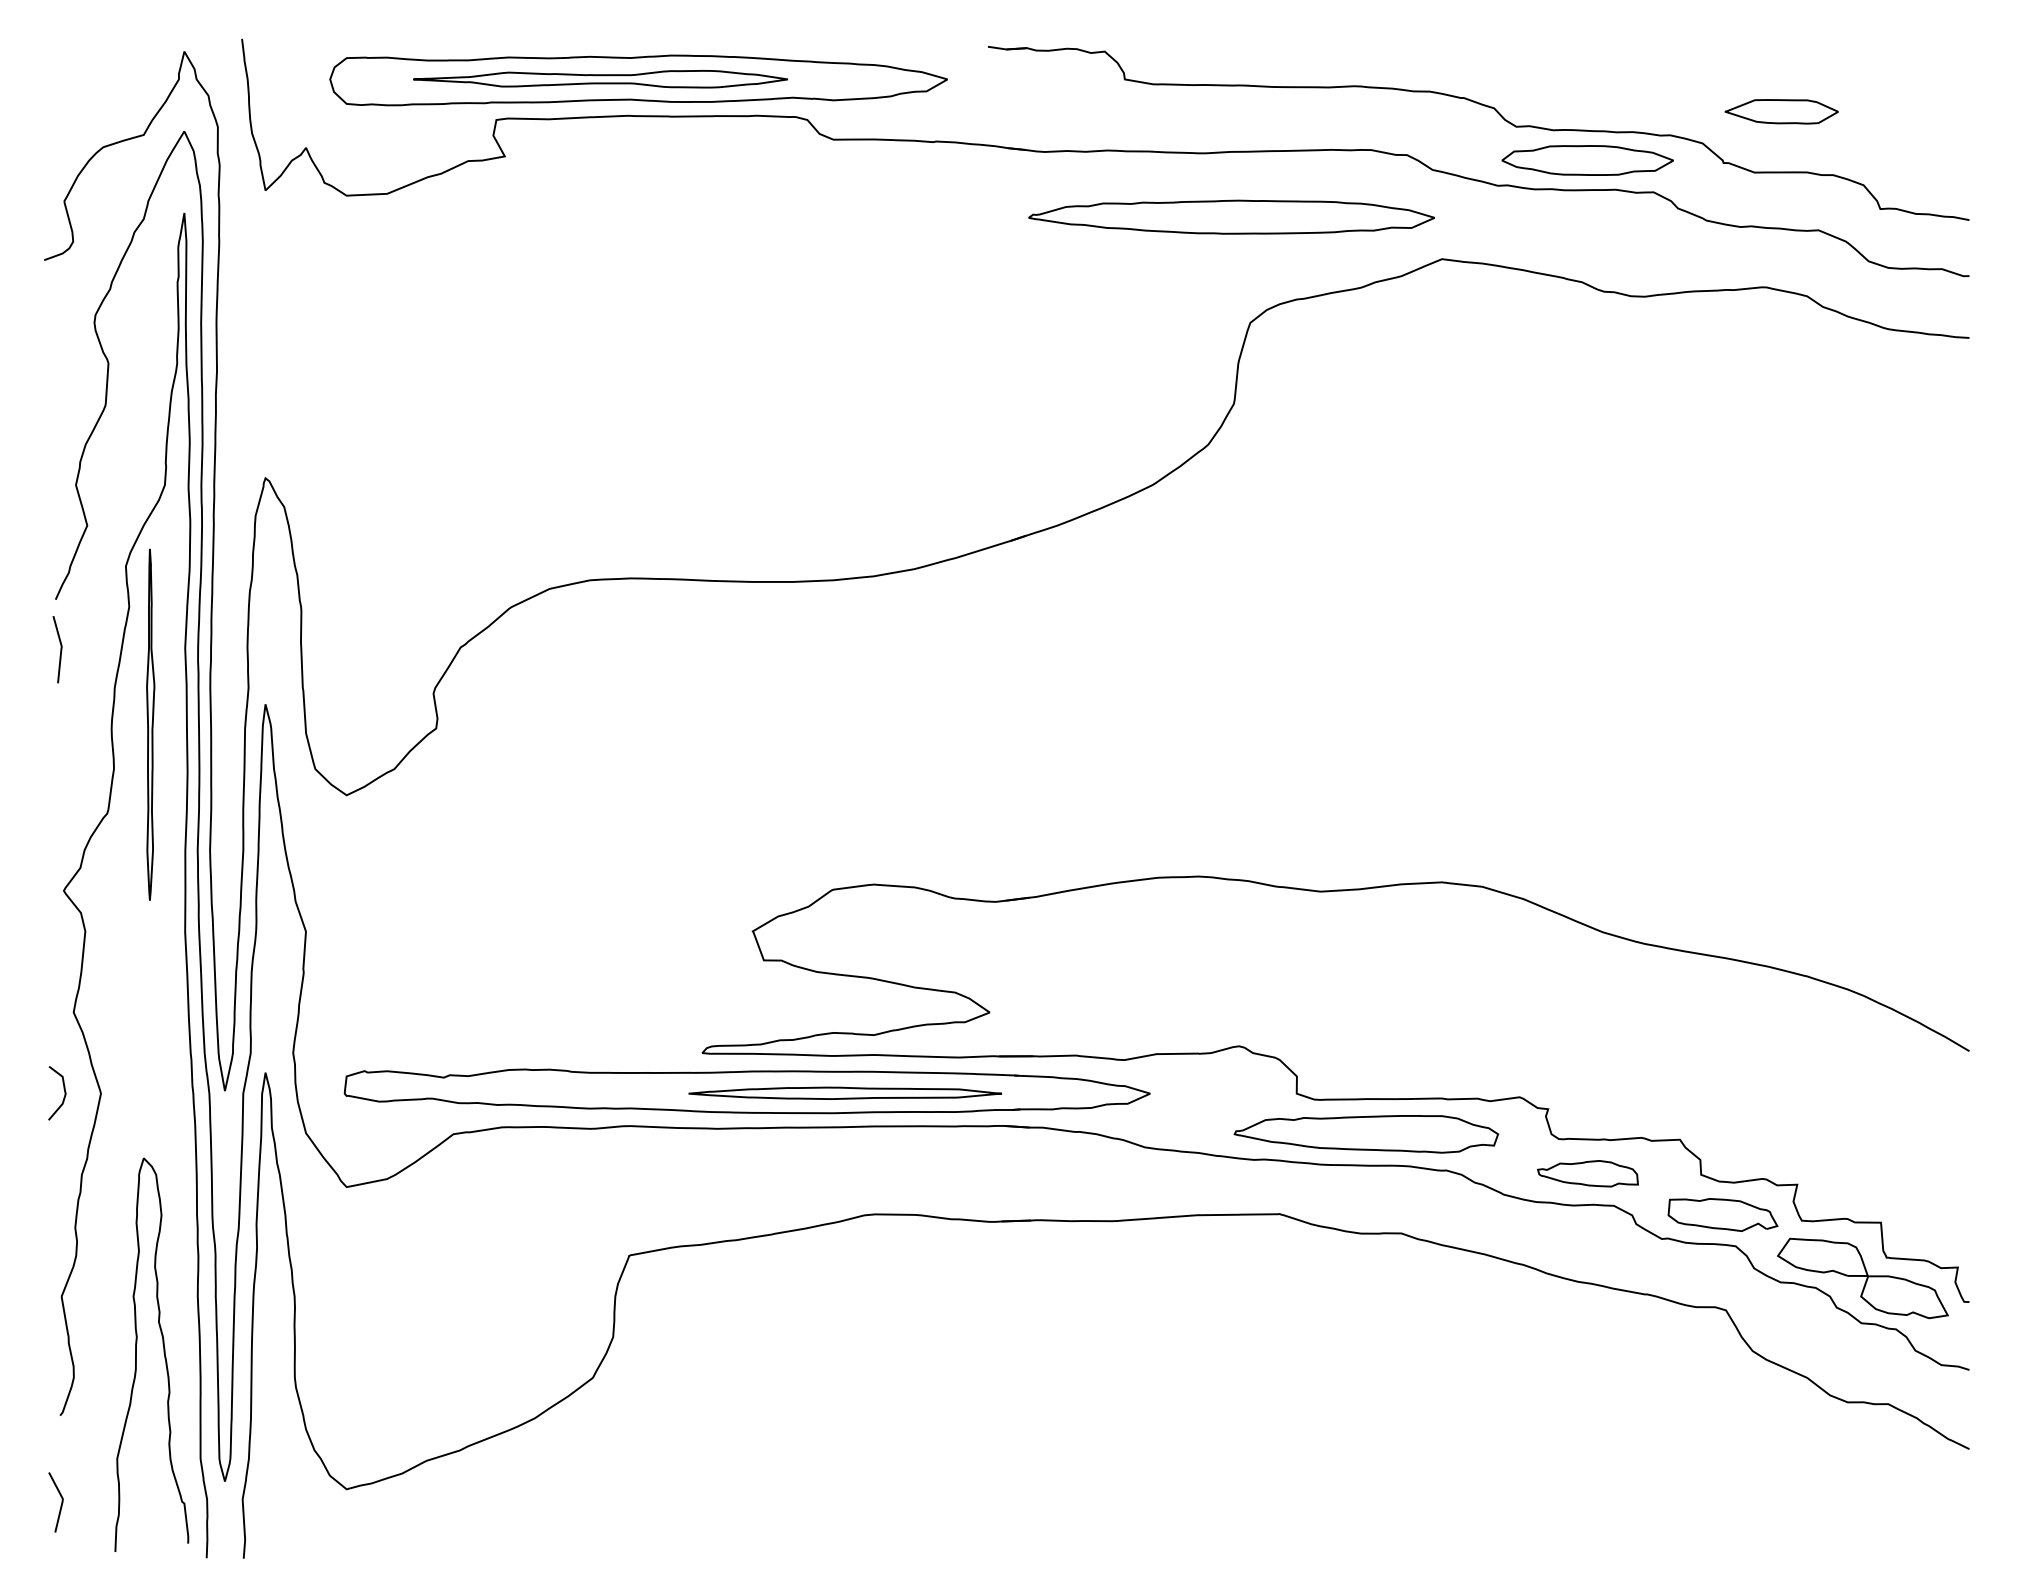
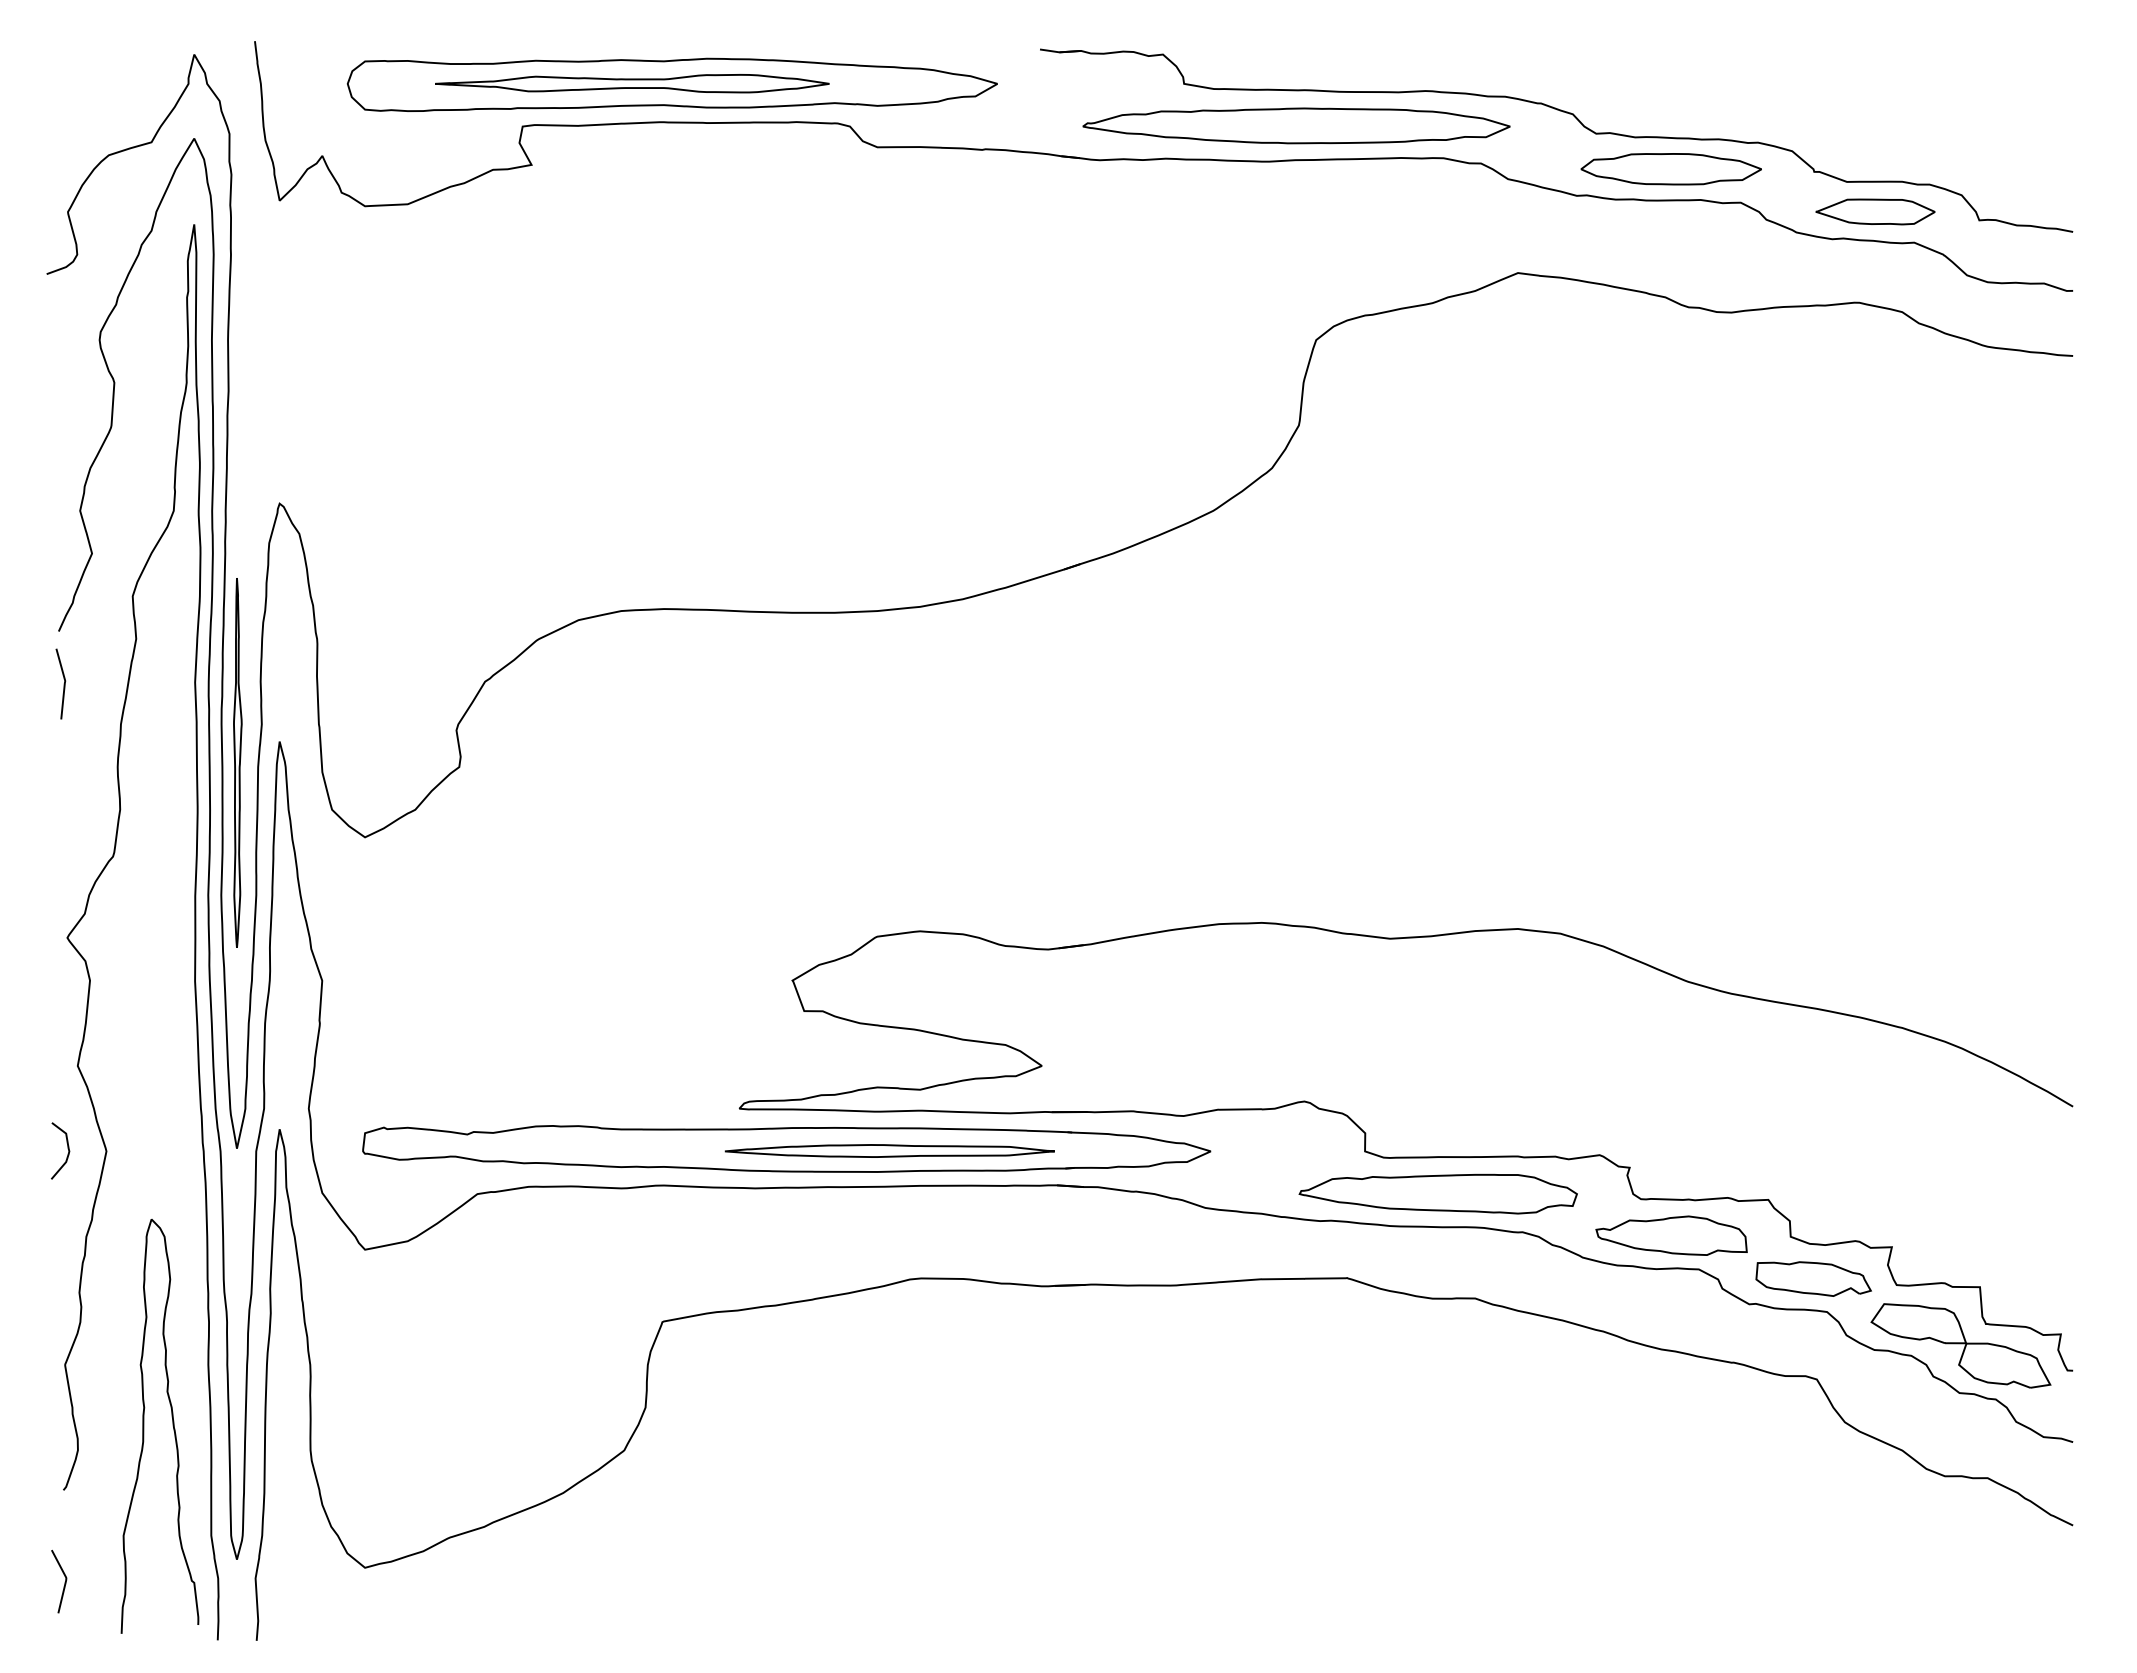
part: (1781, 111) -> (1875, 211), moved
part: (1231, 216) -> (1296, 125), moved
part: (150, 724) -> (237, 762), moved
part: (1587, 1173) -> (1671, 1235), size x1.43

